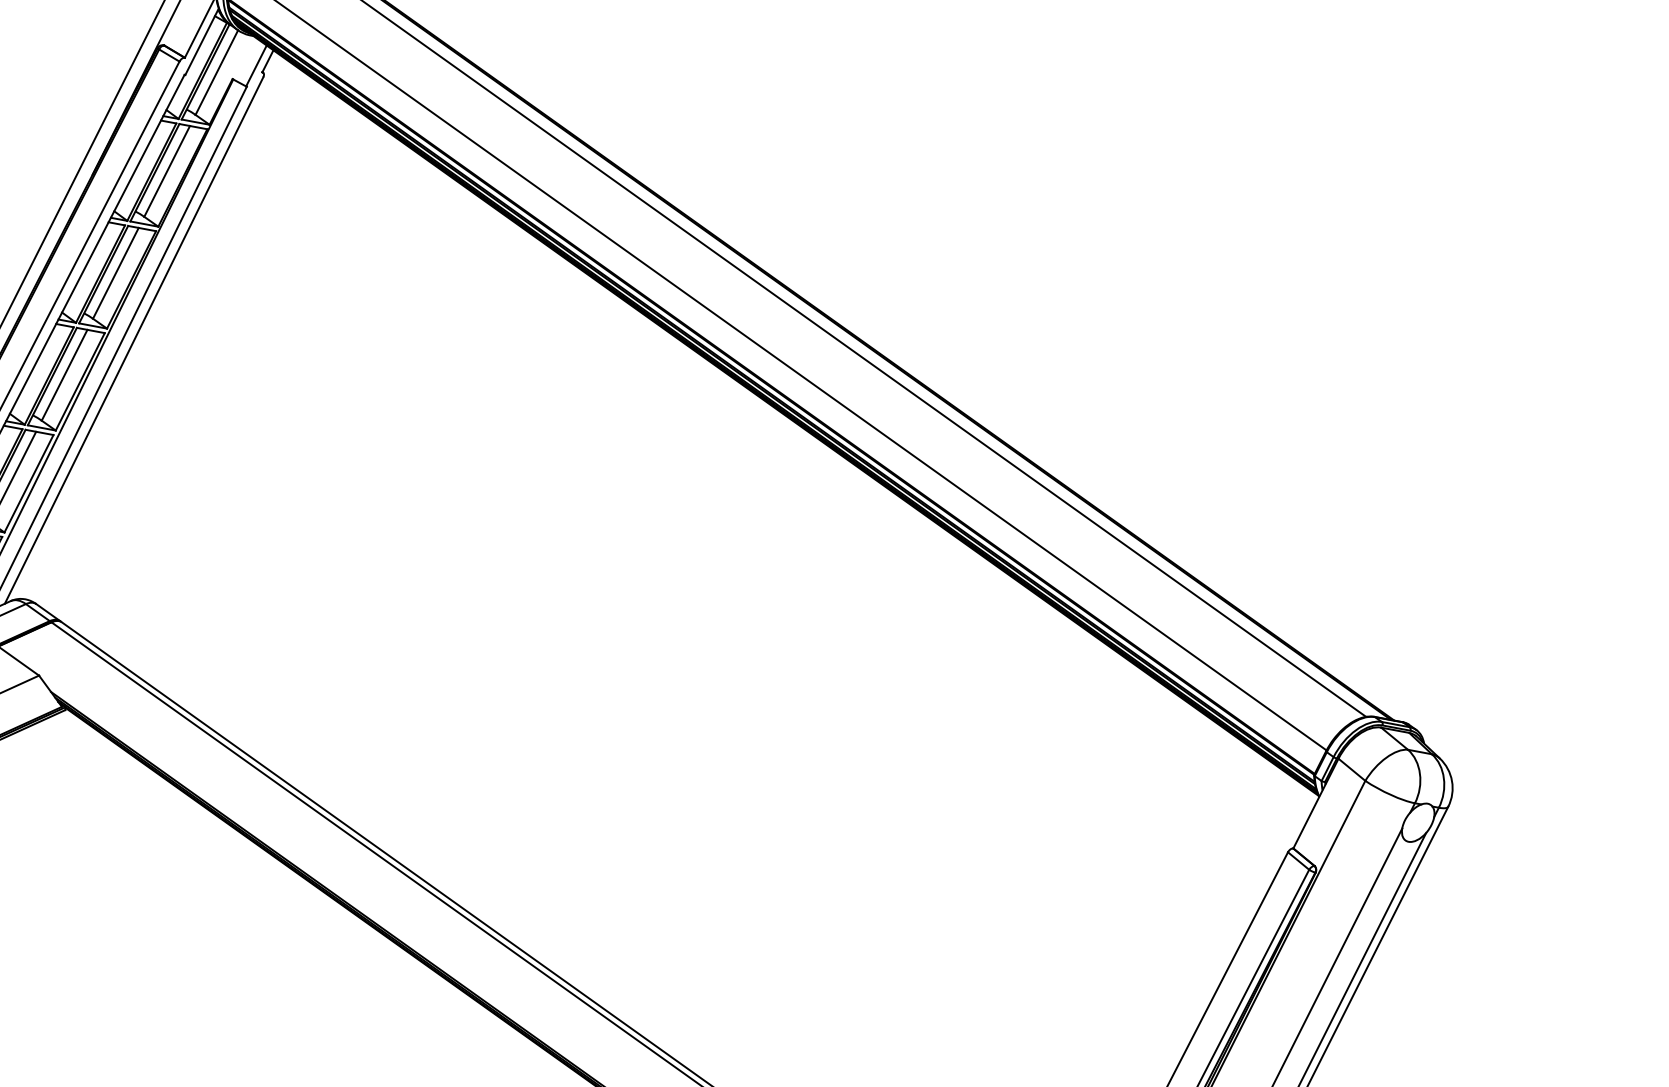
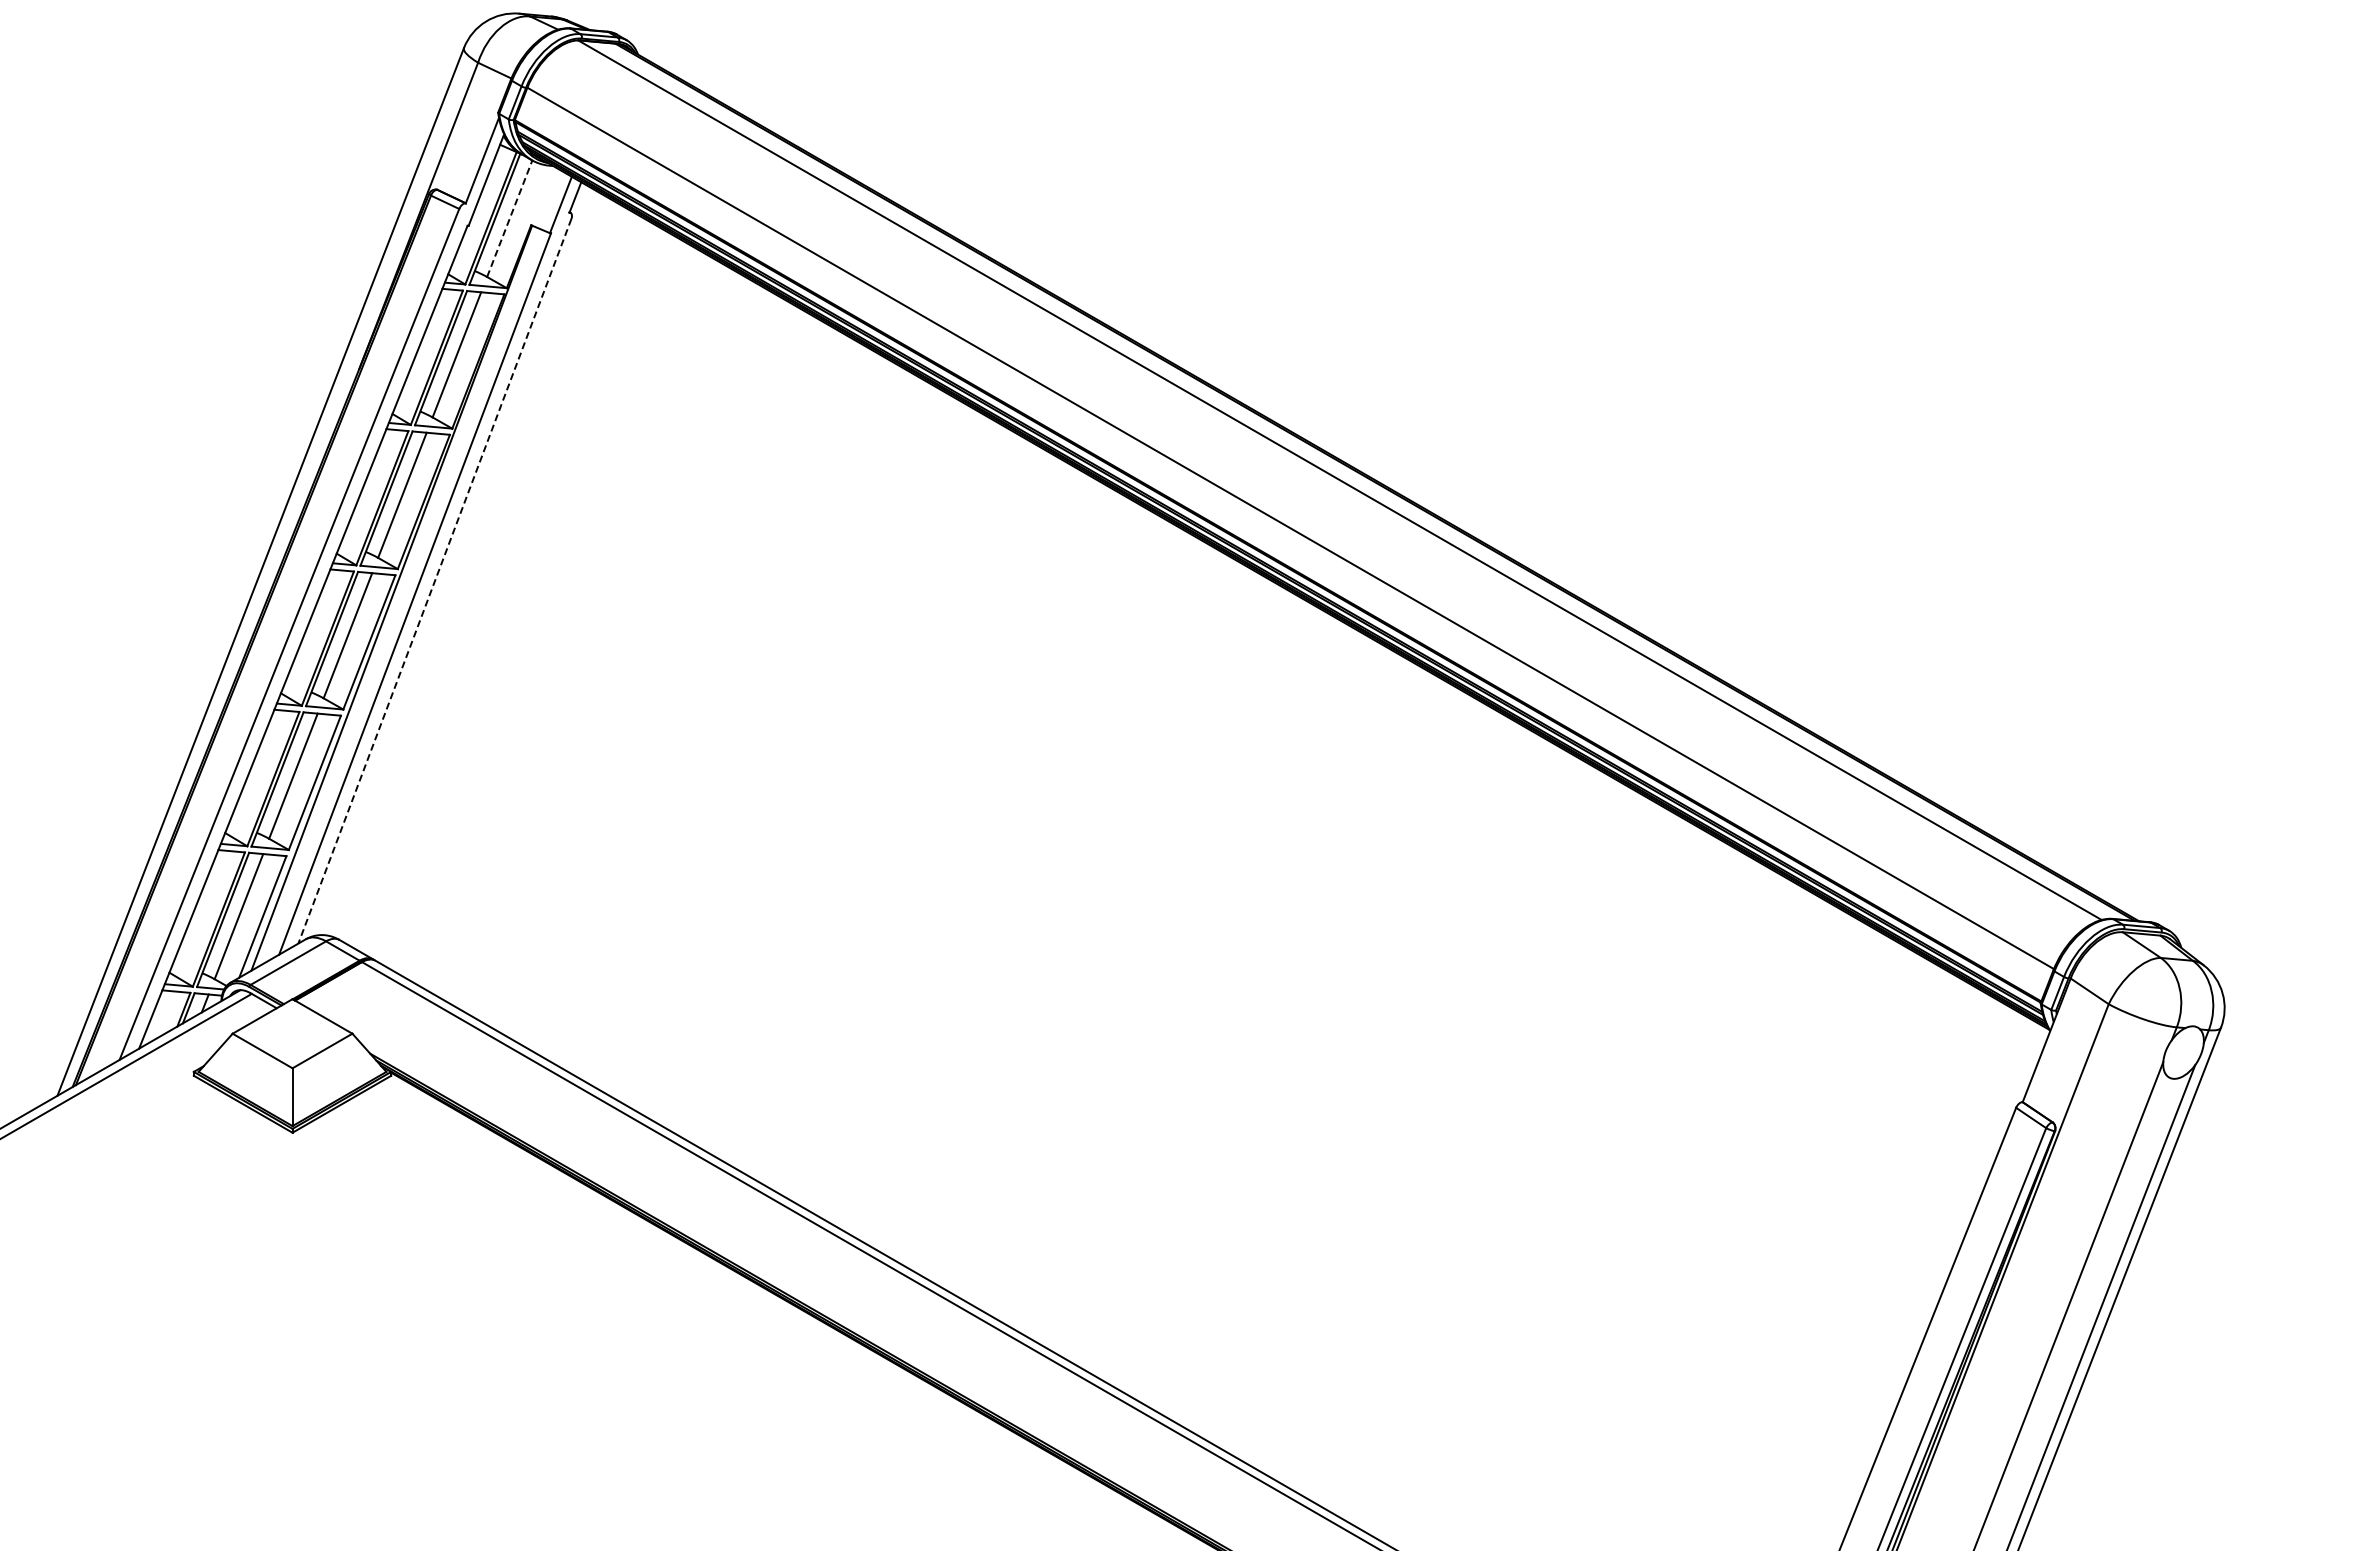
line: (216, 72) -> (509, 218), solid -> dashed
line: (133, 340) -> (434, 581), solid -> dashed

